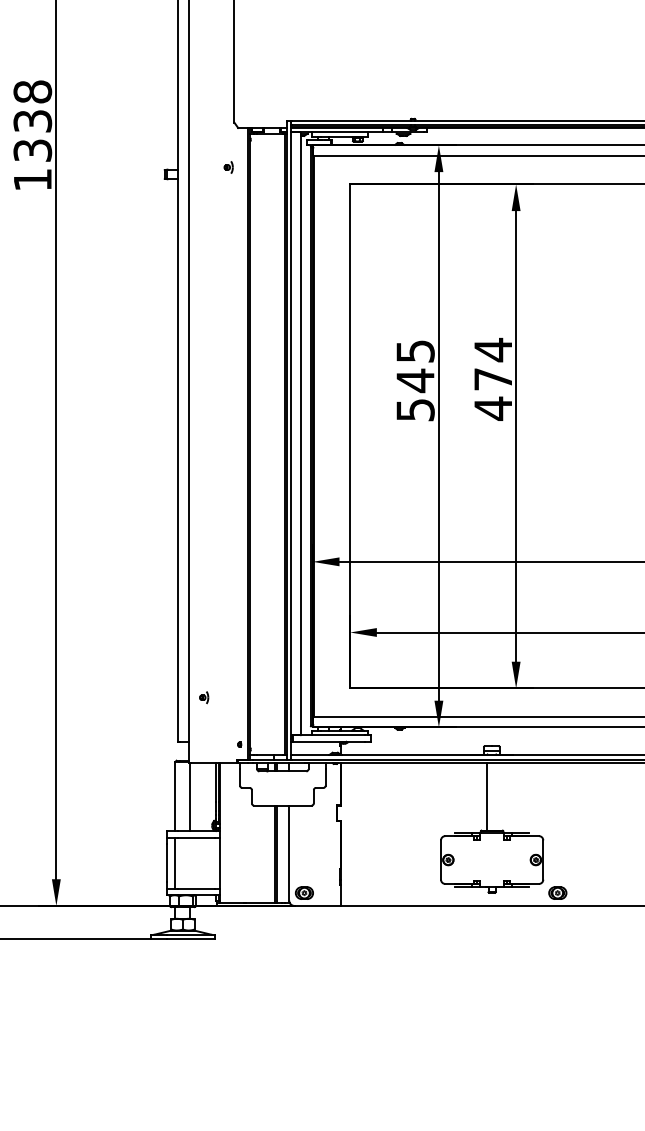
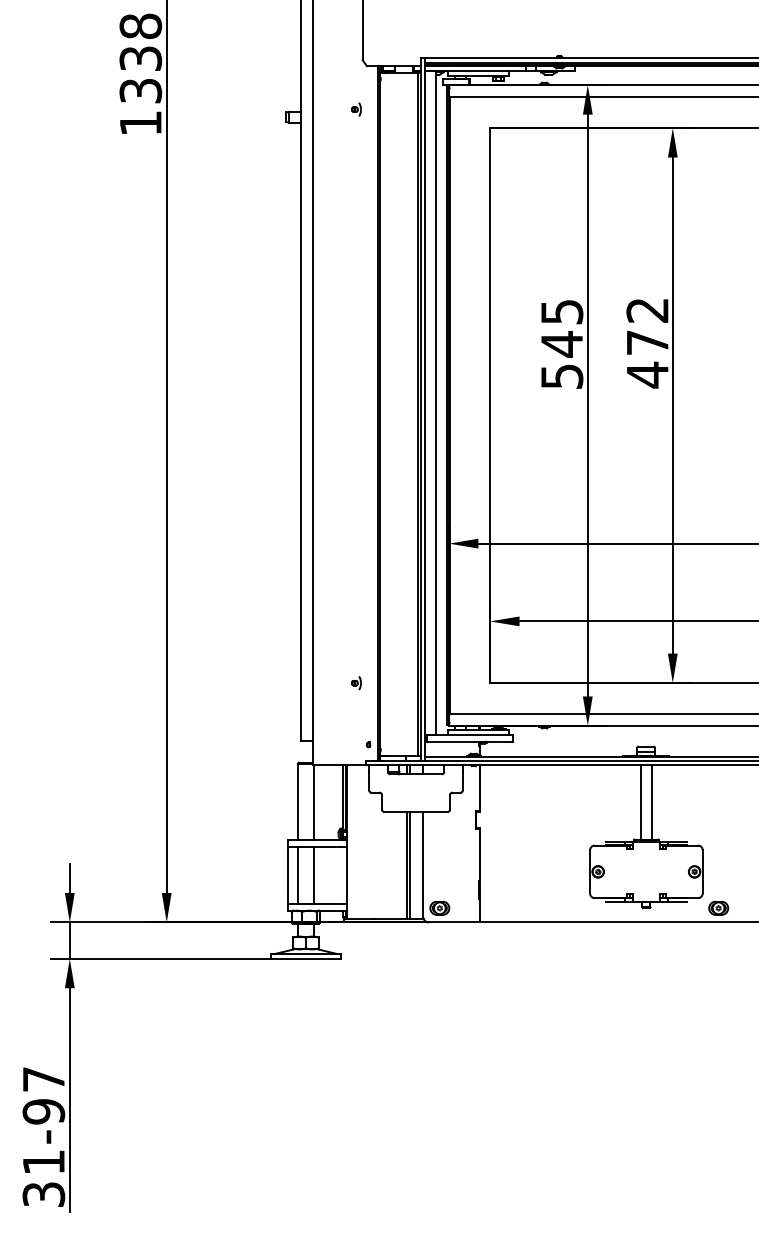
text: (493, 350) -> (647, 310), 474 -> 472
part: (204, 697) -> (356, 683), moved
line: (497, 796) -> (652, 801), added
line: (190, 863) -> (314, 875), added

